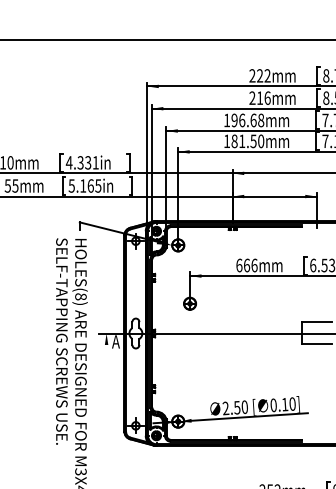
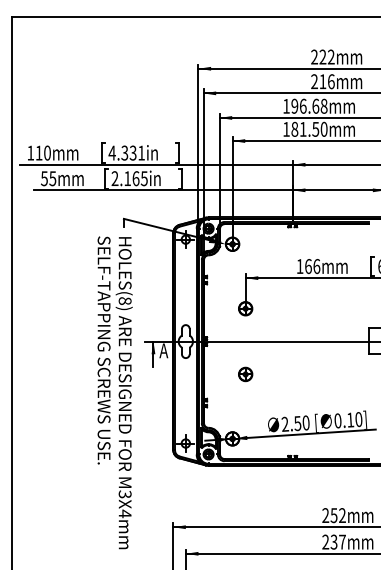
text: (71, 185) -> (114, 178), 5.165in -> 2.165in
text: (238, 265) -> (299, 266), 666mm -> 166mm
line: (106, 344) -> (153, 353), added
part: (189, 363) -> (245, 374), added

